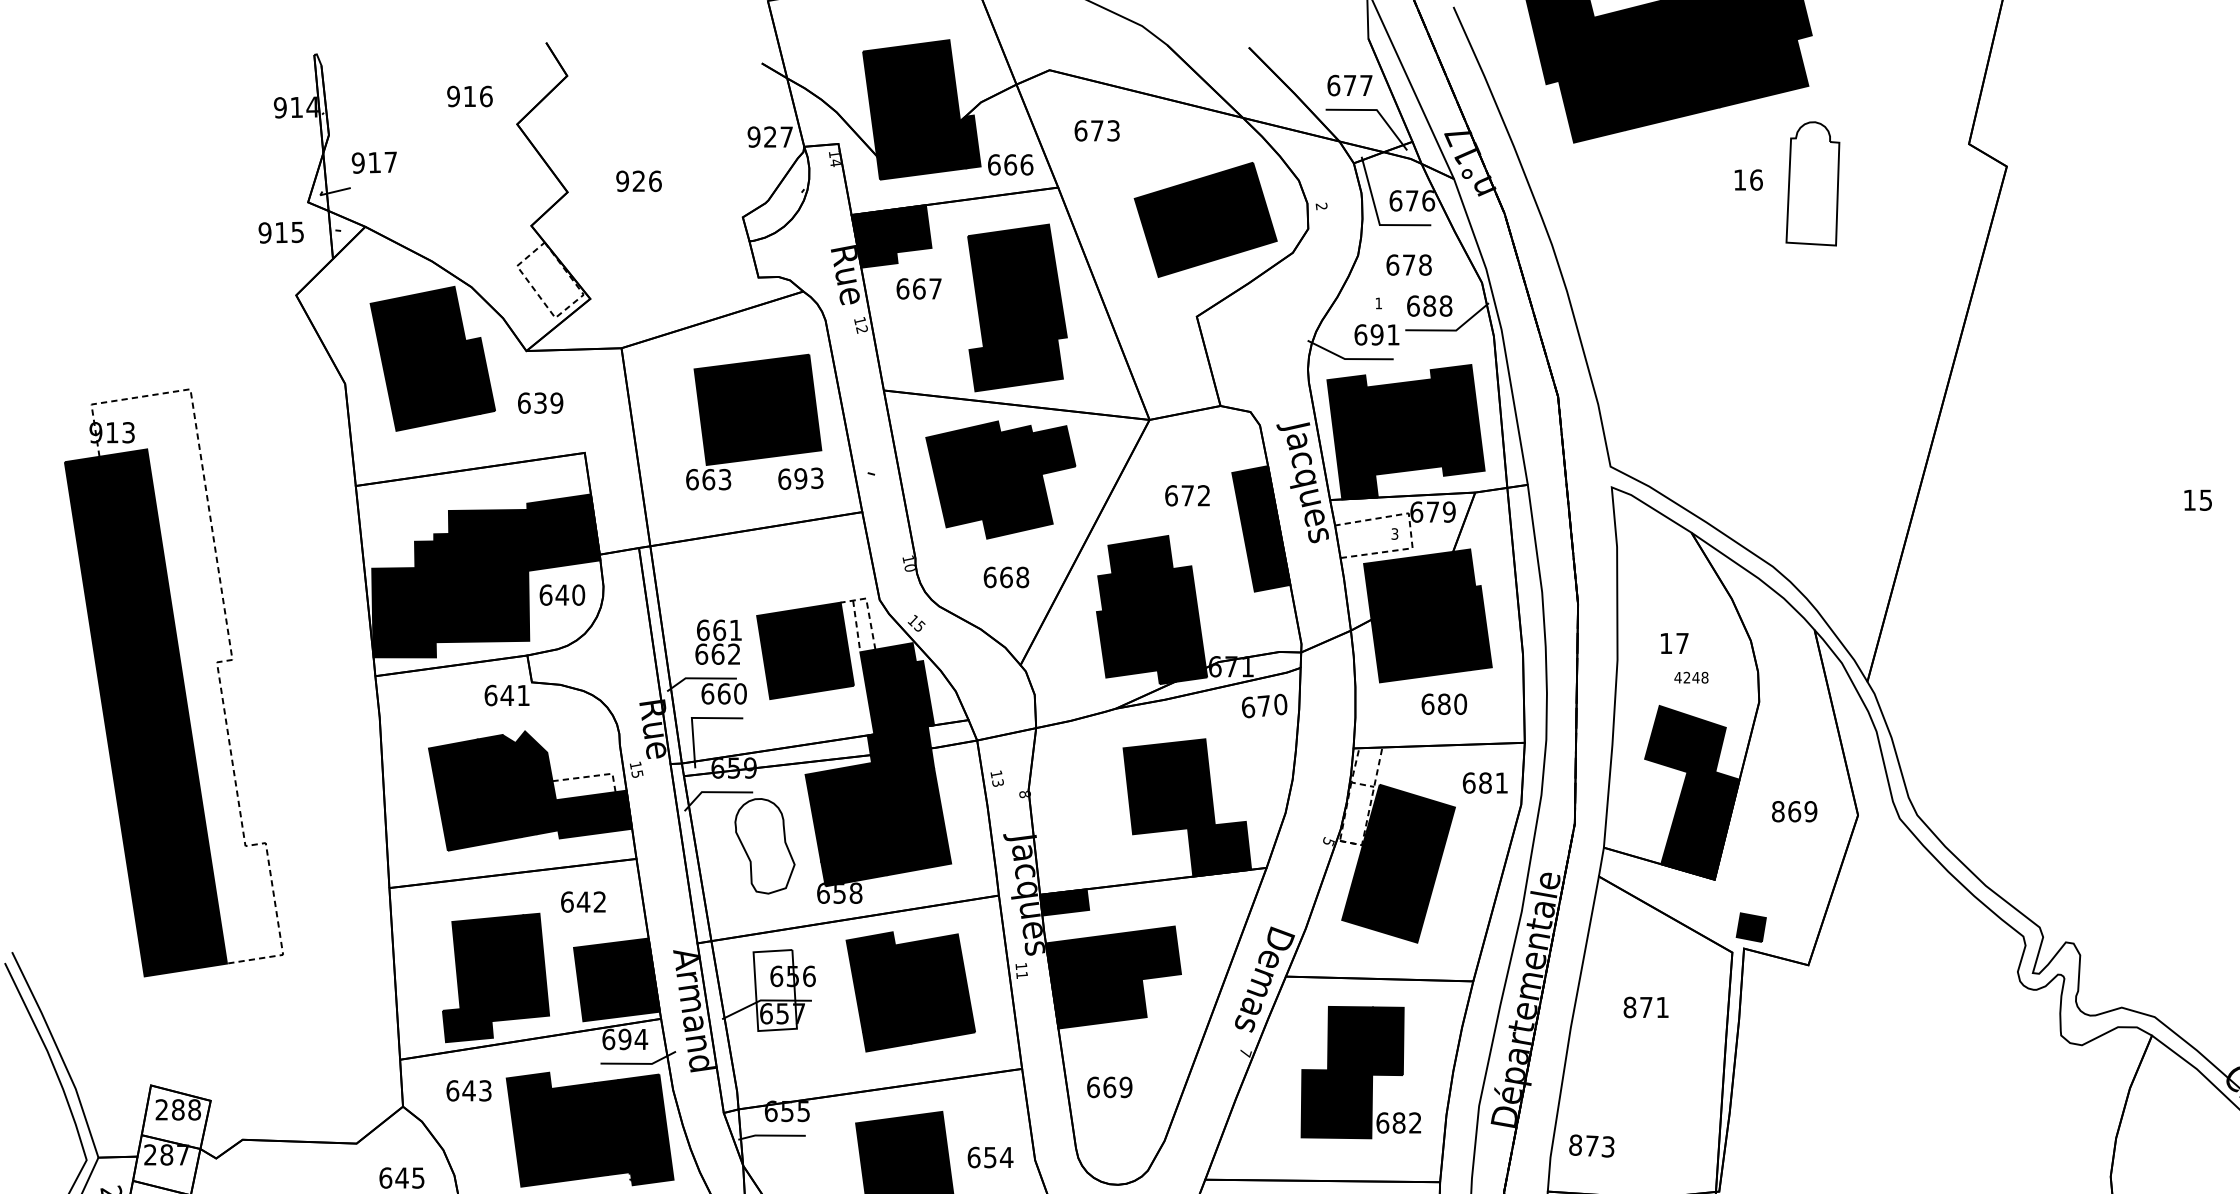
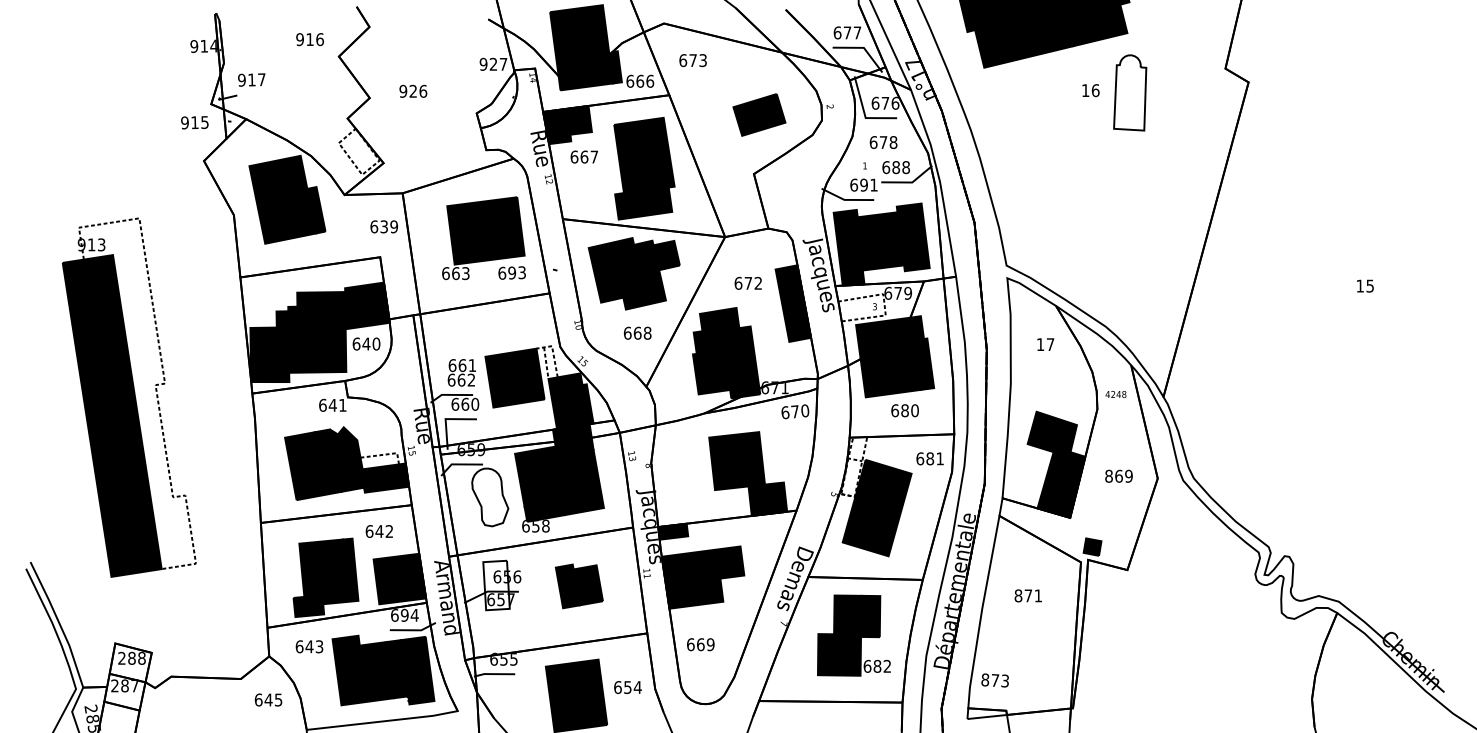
part: (1205, 219) -> (759, 114), size x0.6
text: (539, 402) -> (383, 226), moved
text: (1674, 643) -> (1045, 344), moved
text: (1690, 677) -> (1115, 394), moved
part: (911, 992) -> (579, 586), size x0.6

